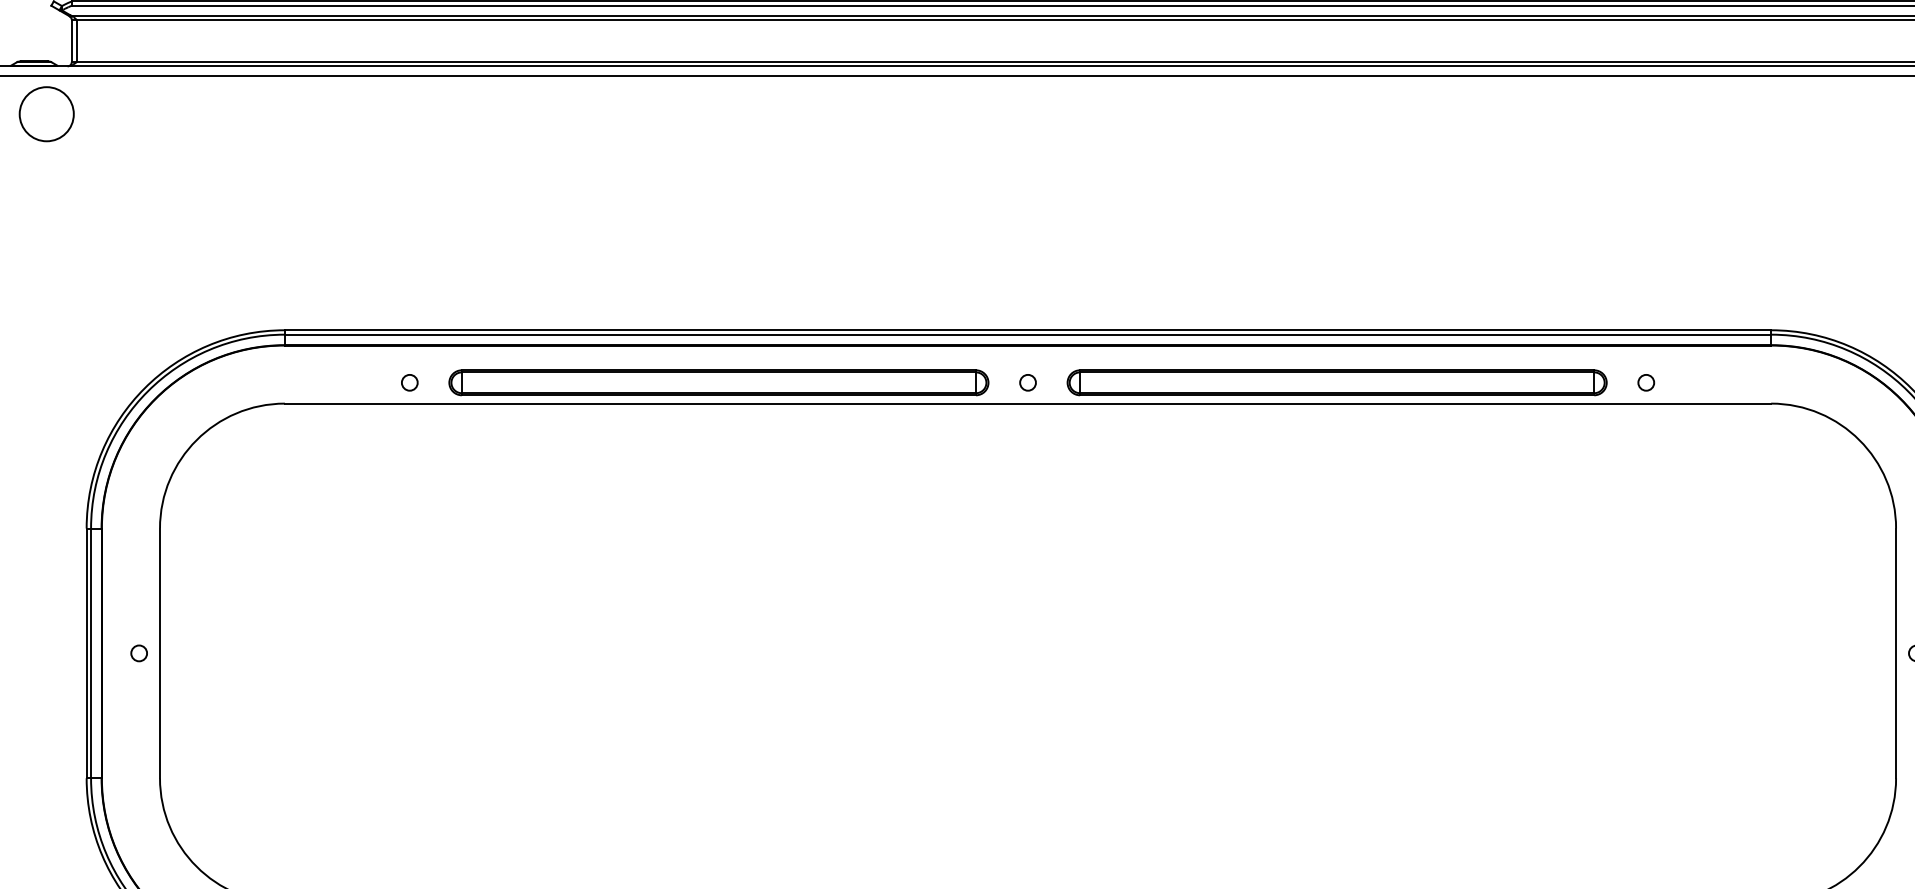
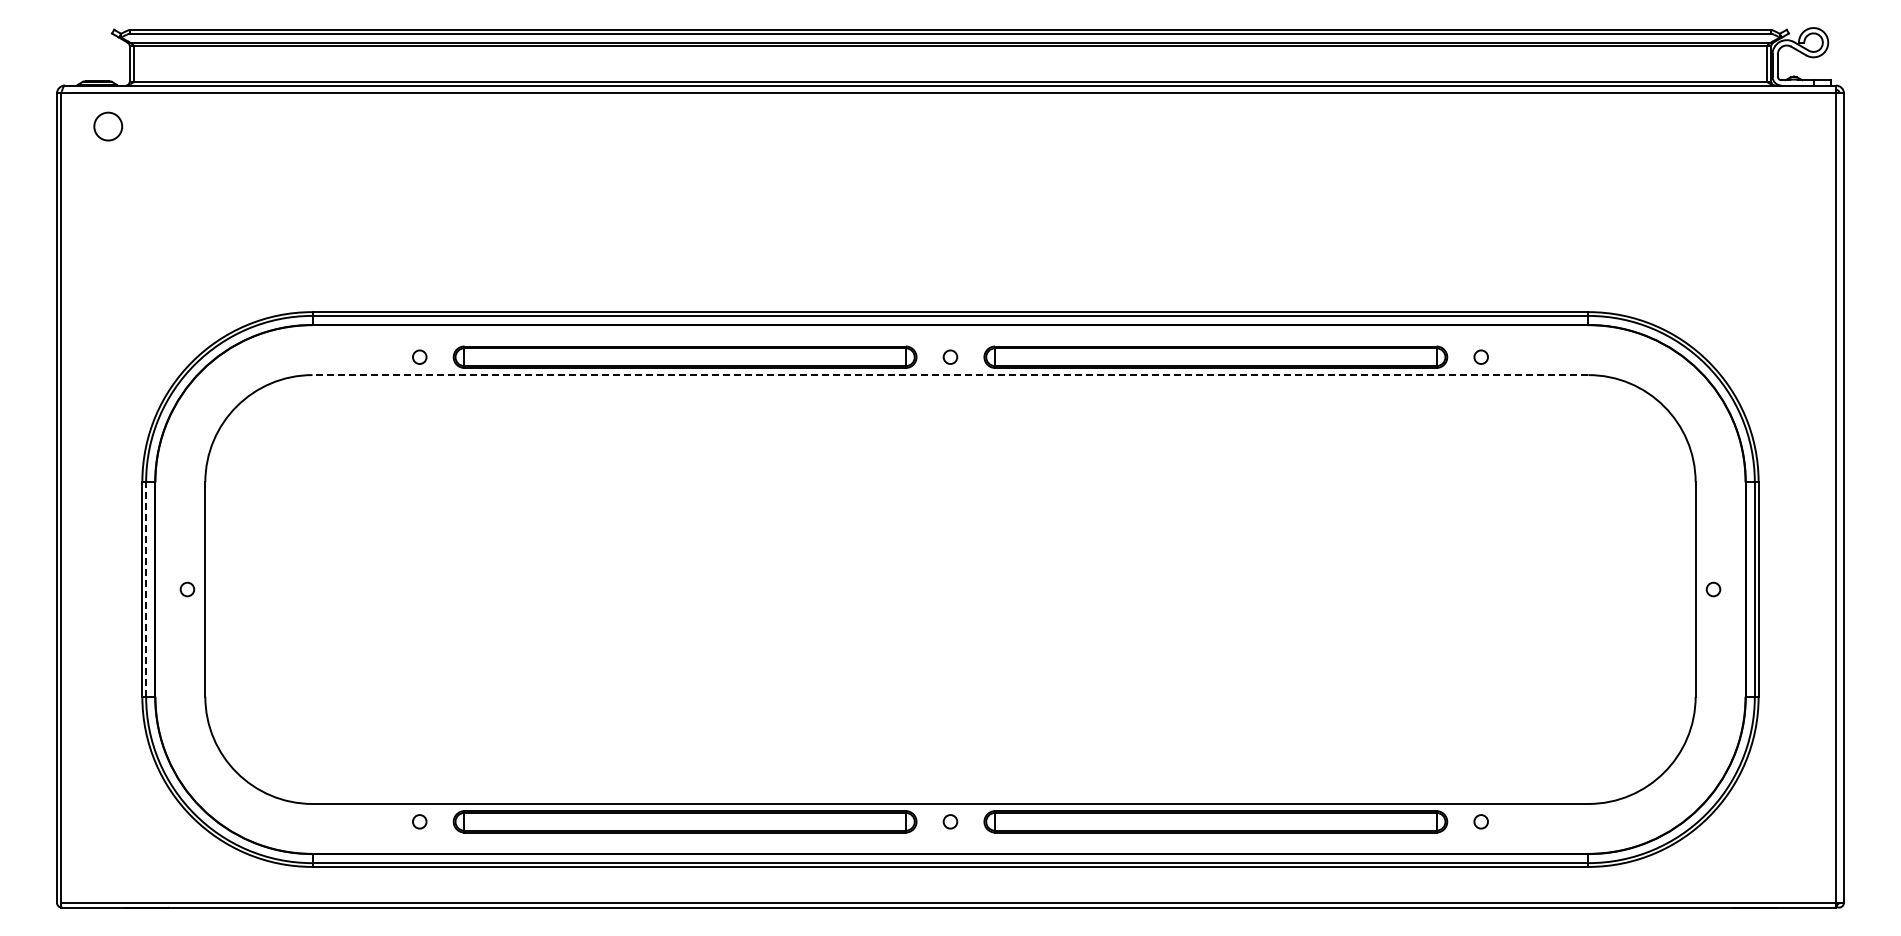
circle: (47, 114) -> (108, 126), size x0.6
line: (1028, 404) -> (950, 375), solid -> dashed
line: (91, 653) -> (146, 589), solid -> dashed

